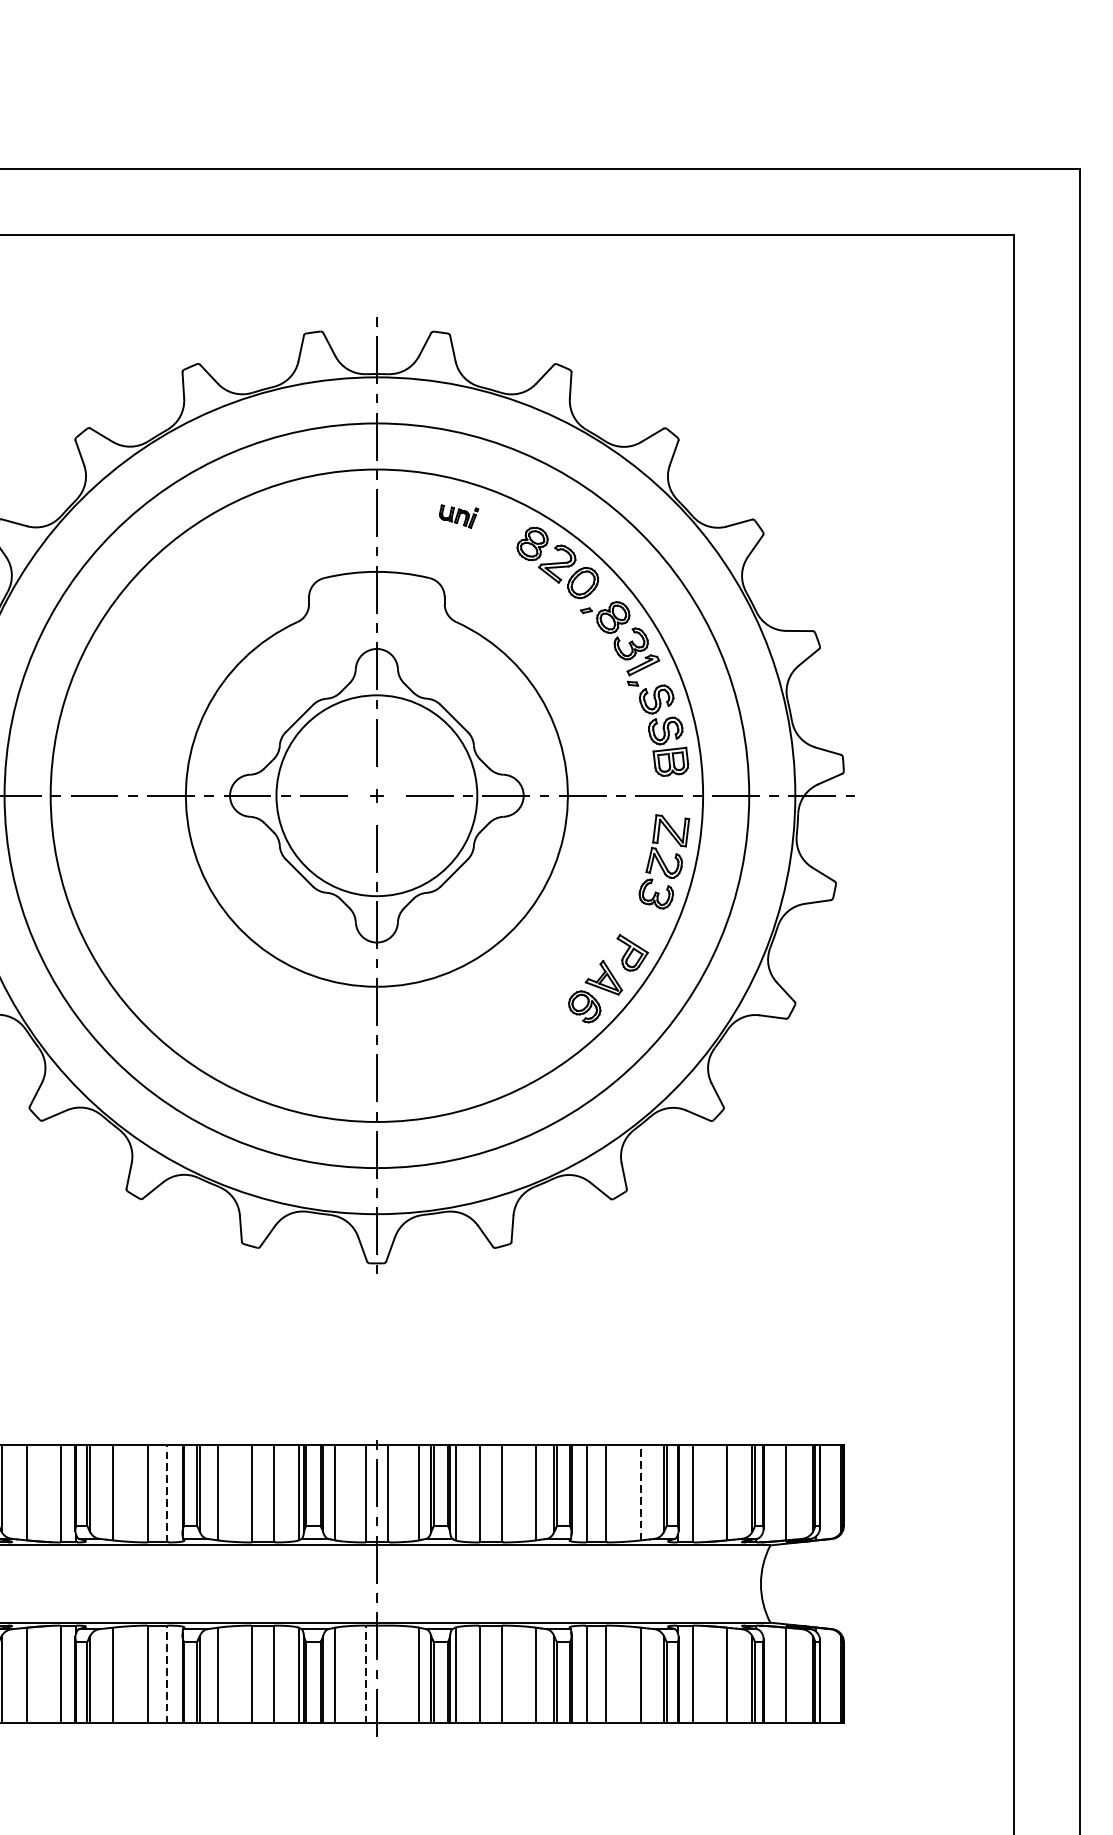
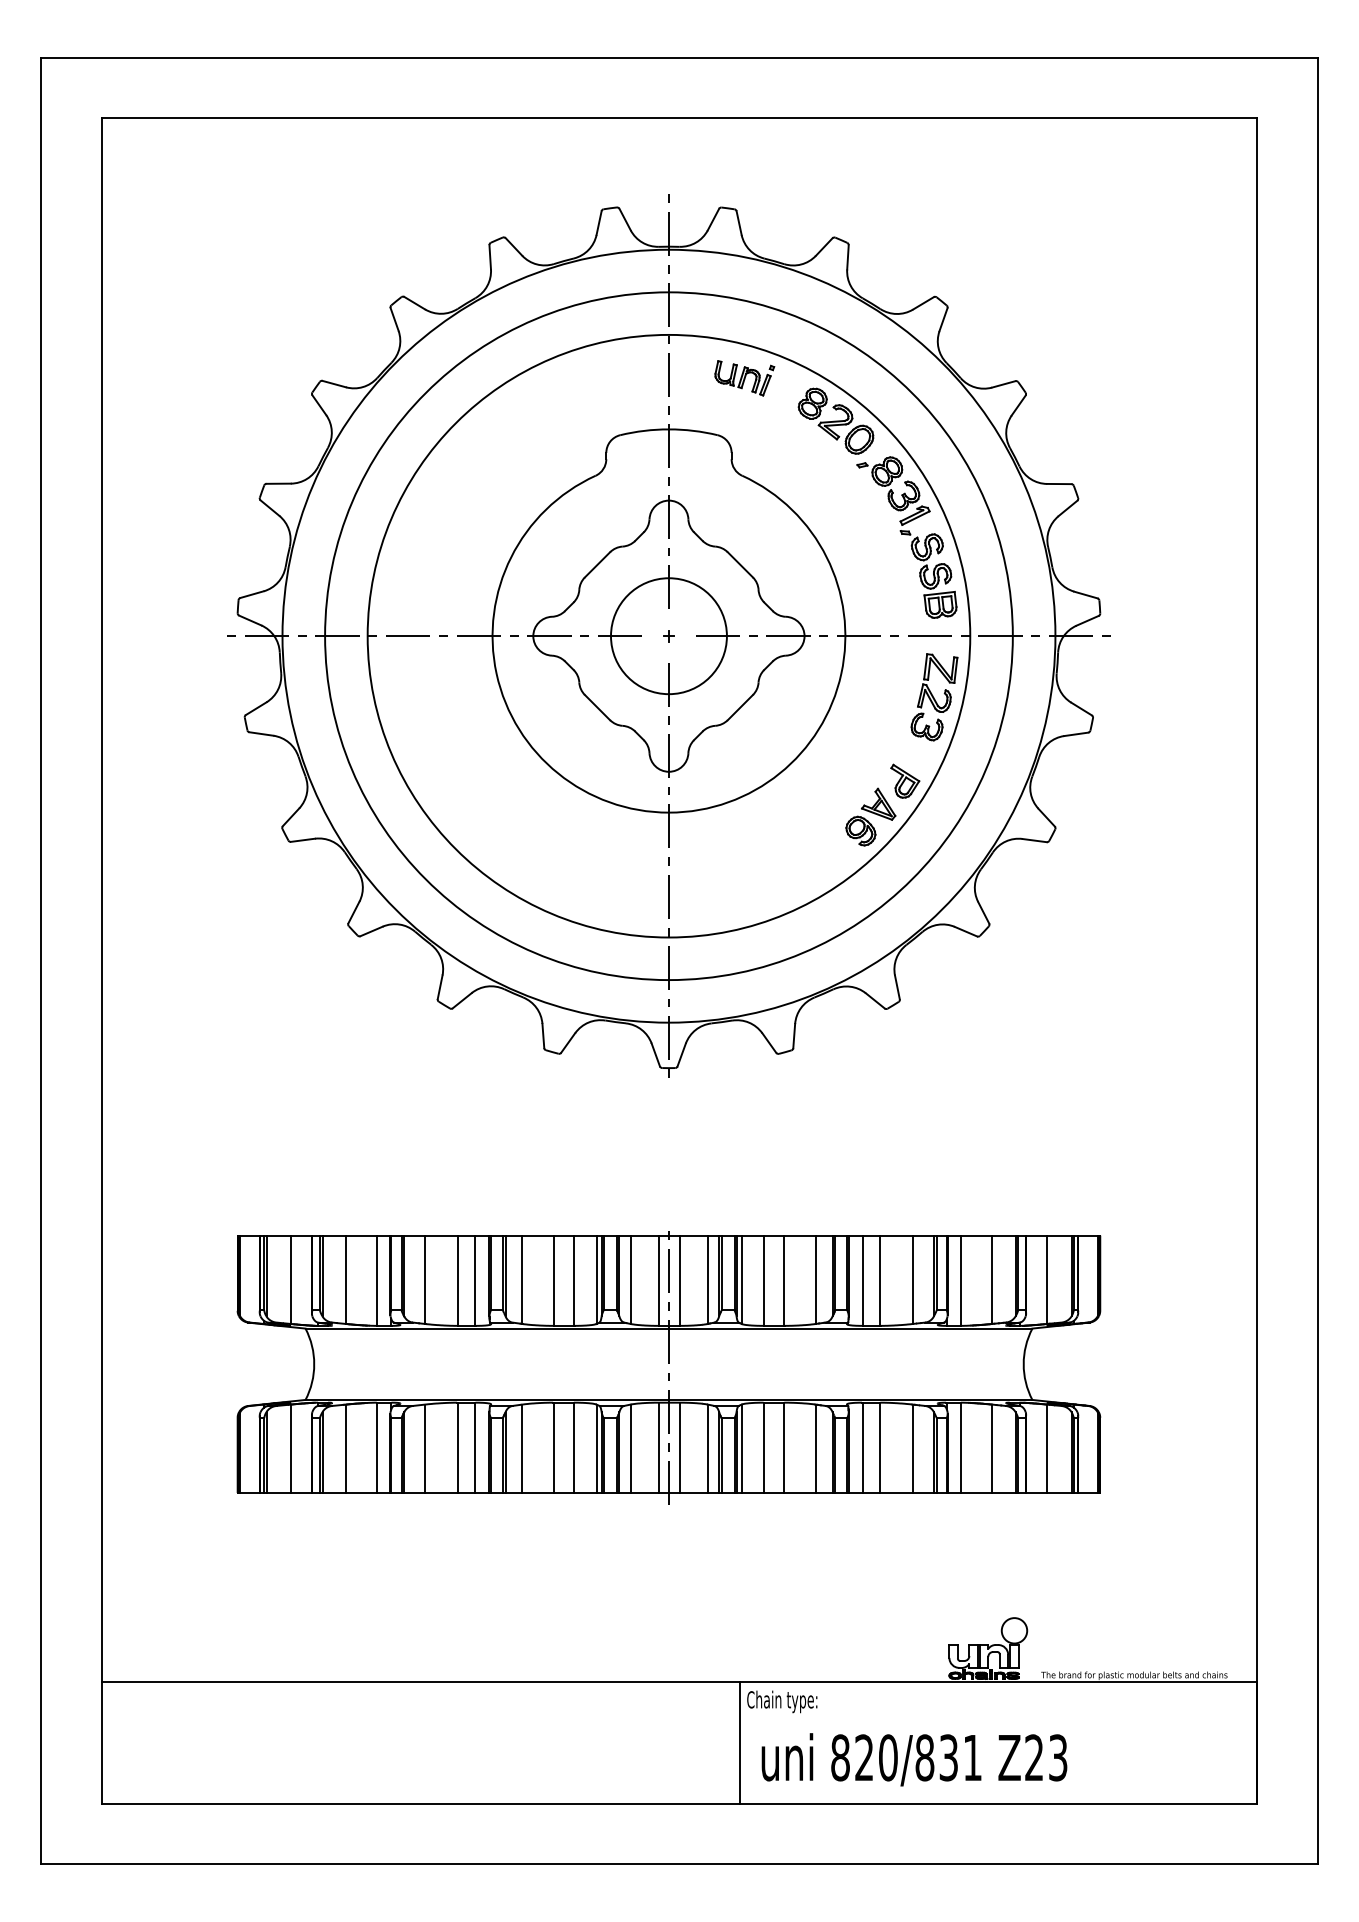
part: (458, 516) -> (744, 378), size x1.67
circle: (376, 796) -> (668, 636), size x0.62
line: (641, 1492) -> (913, 1279), dashed -> solid
line: (167, 1493) -> (475, 1280), dashed -> solid
line: (167, 1674) -> (475, 1447), dashed -> solid
line: (365, 1674) -> (658, 1447), dashed -> solid
line: (388, 1674) -> (679, 1447), added

